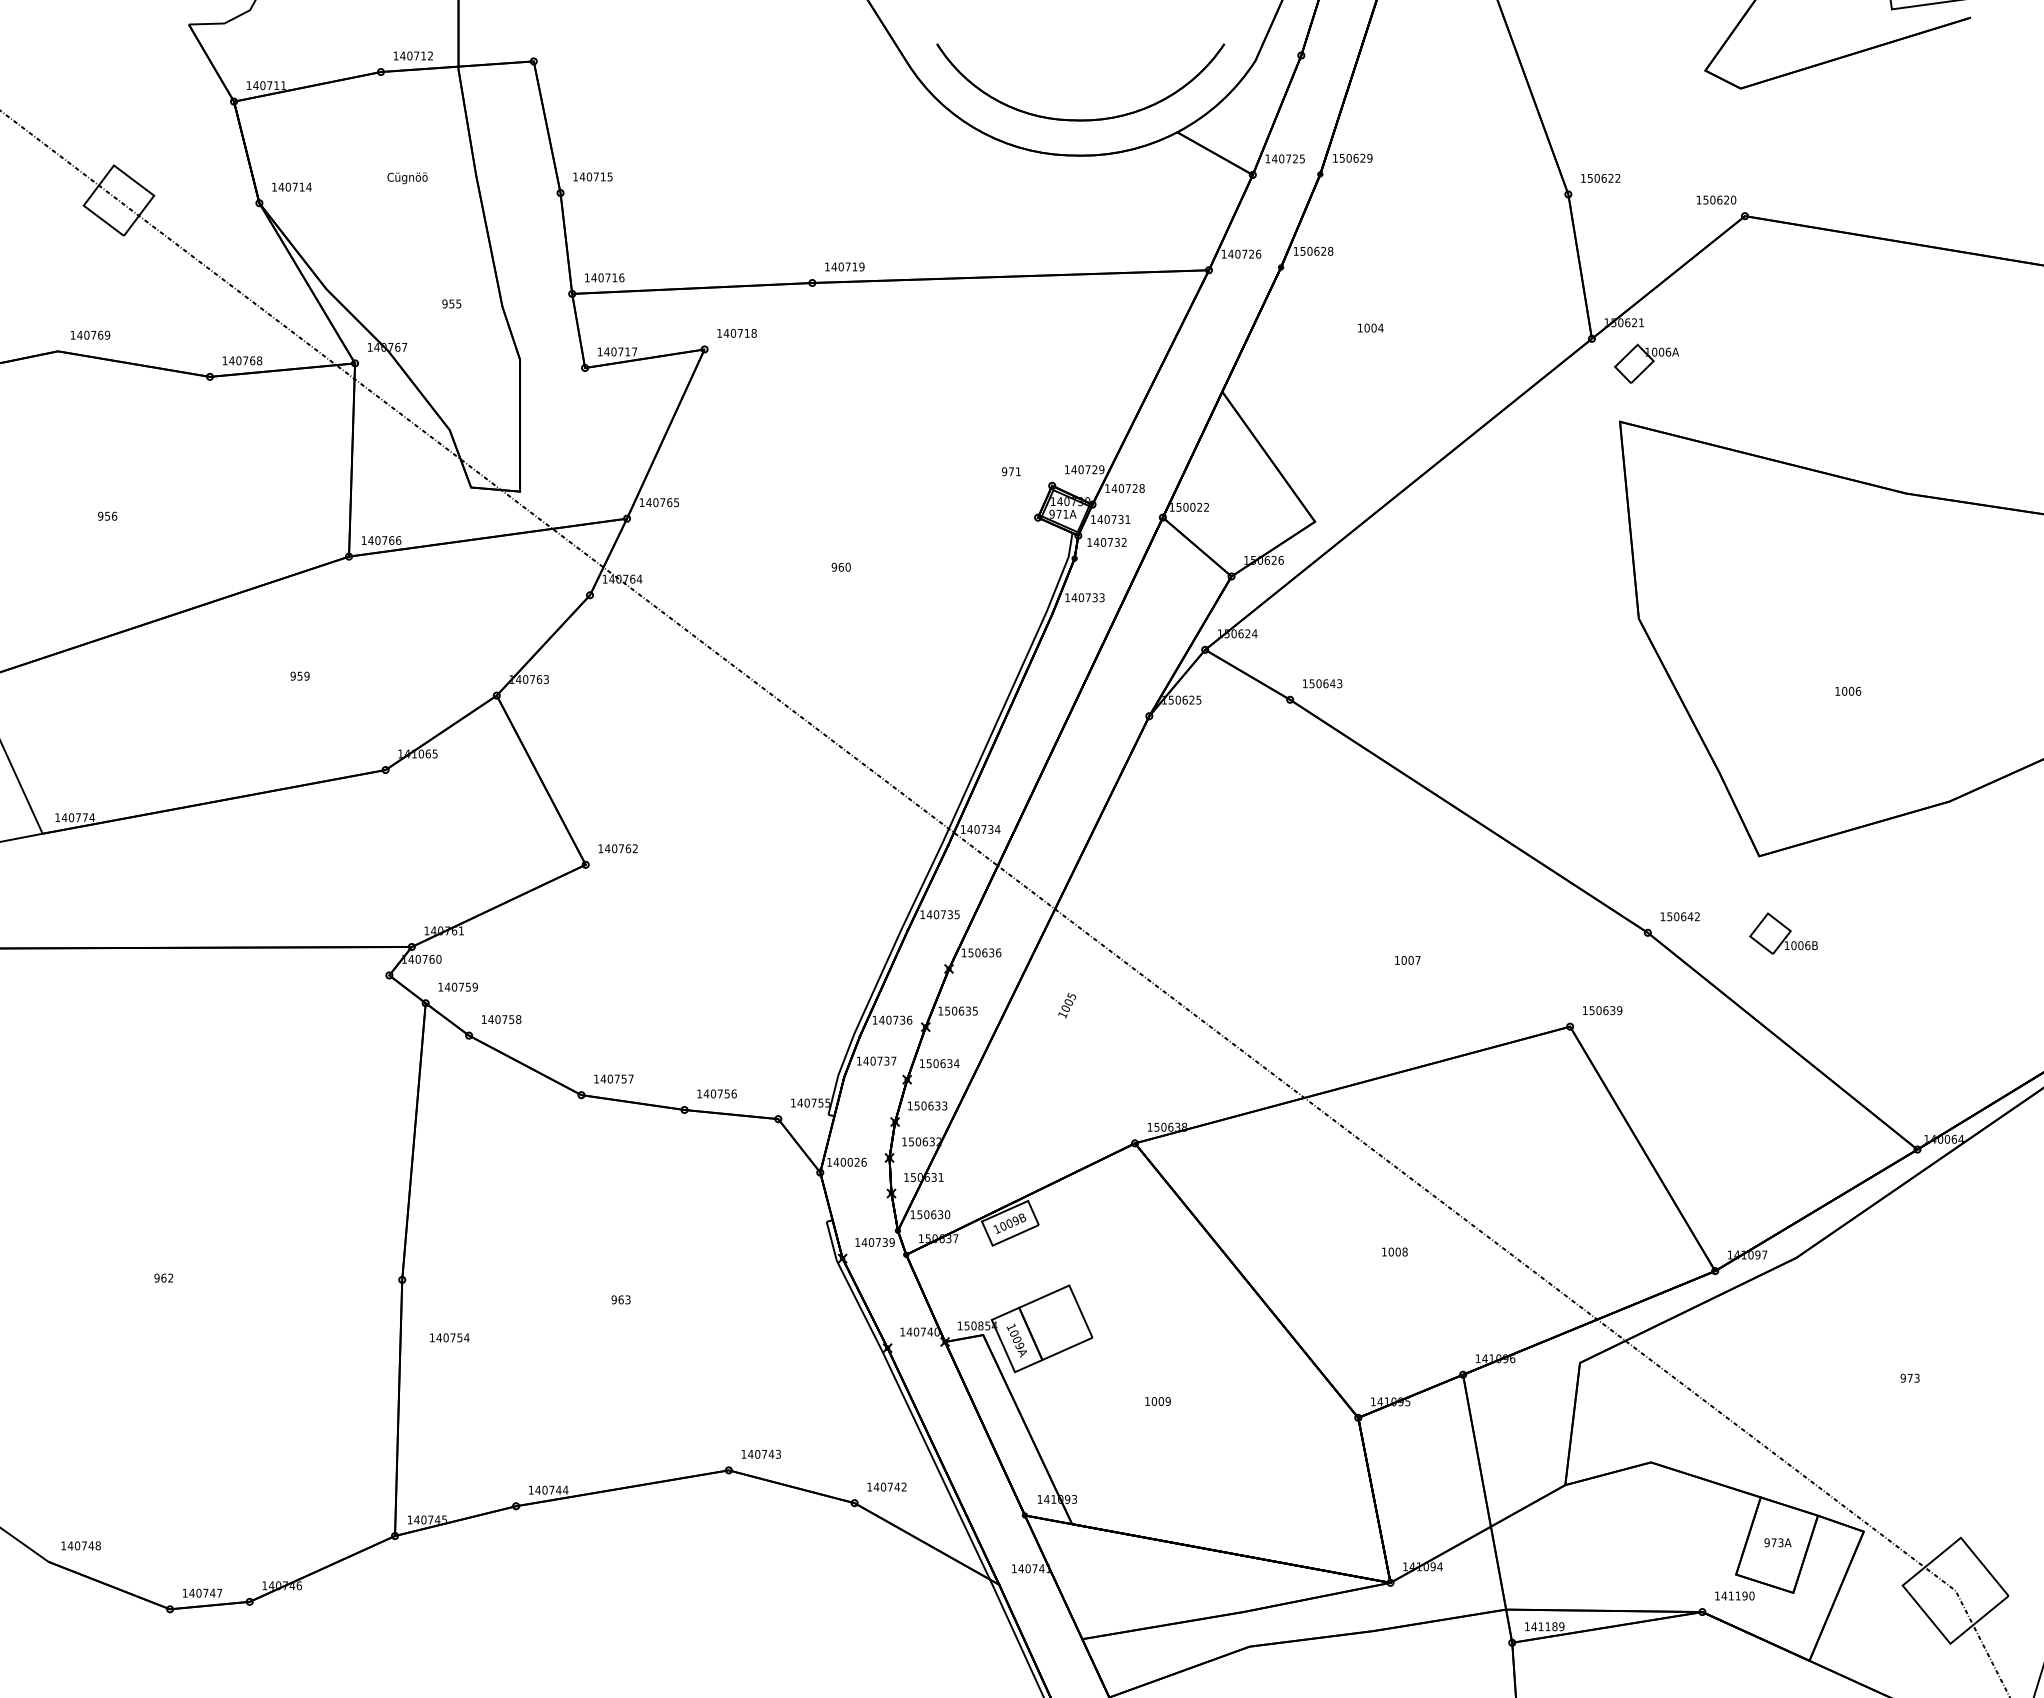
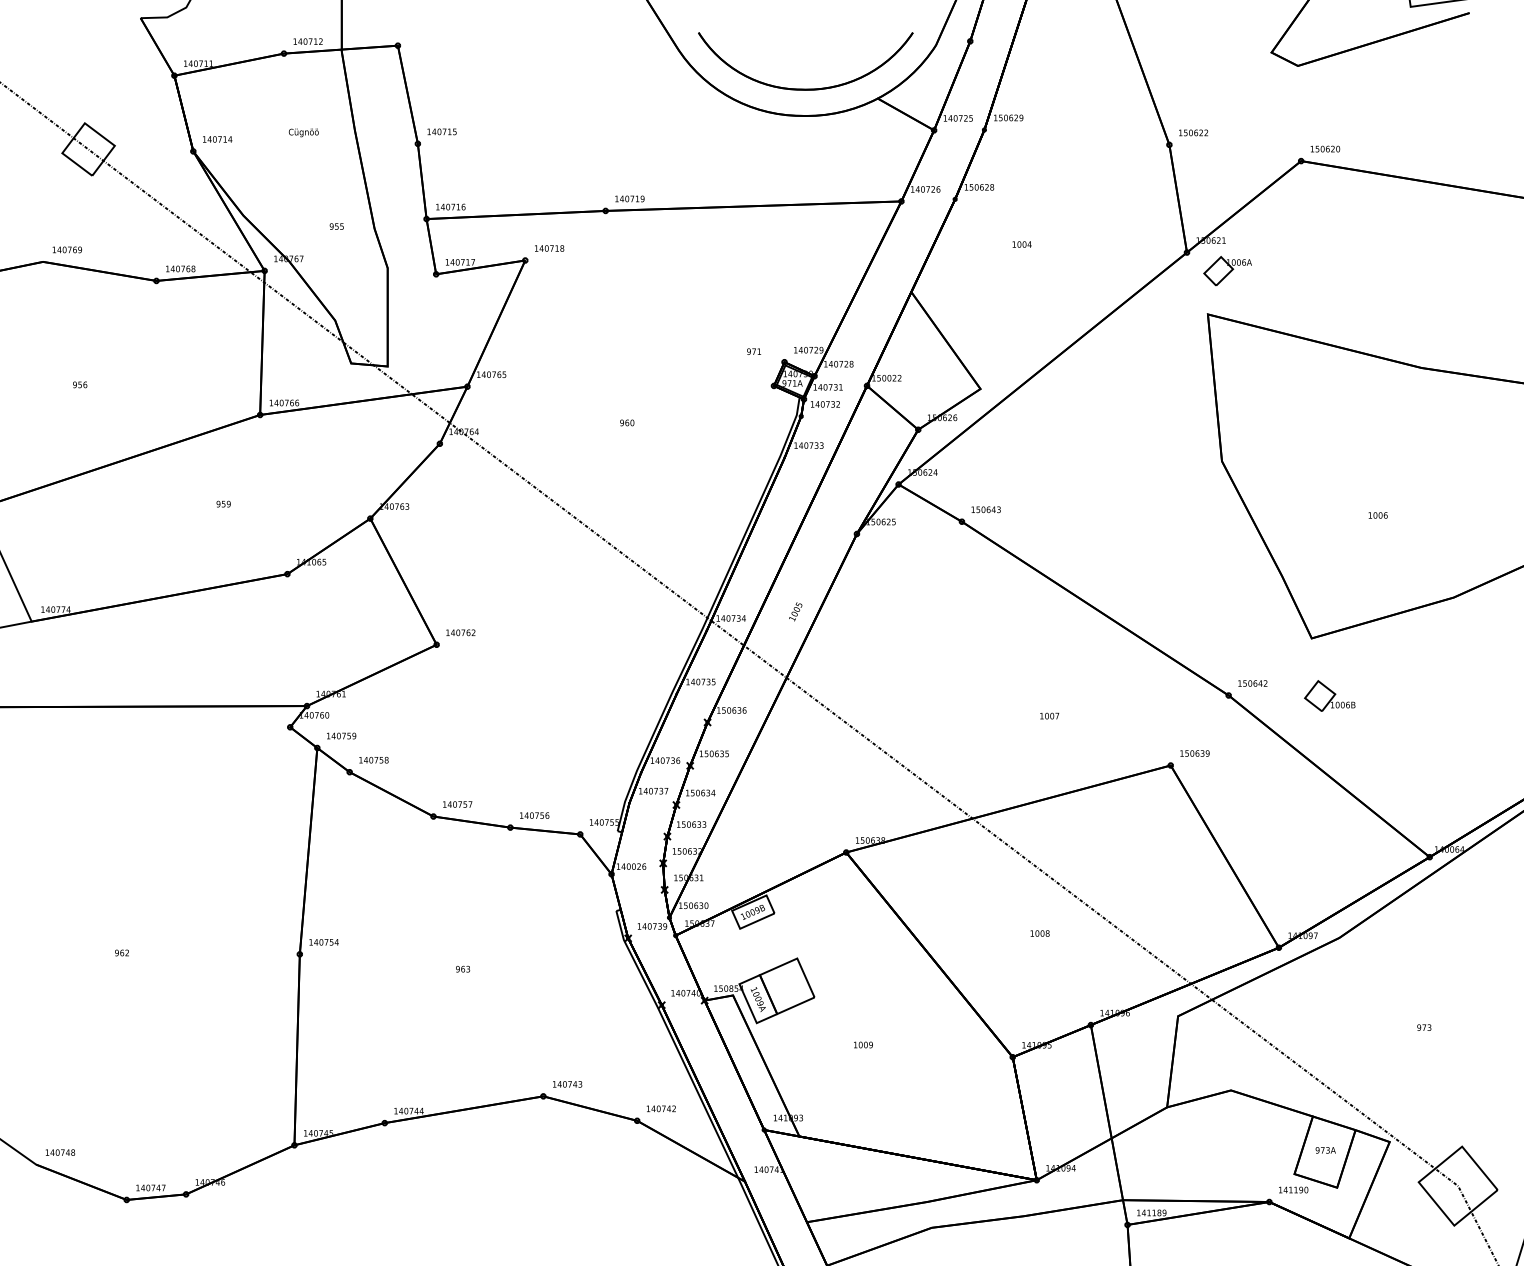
text: (1716, 199) -> (1325, 148), moved
text: (1066, 1005) -> (795, 611), moved
text: (449, 1337) -> (323, 942), moved

